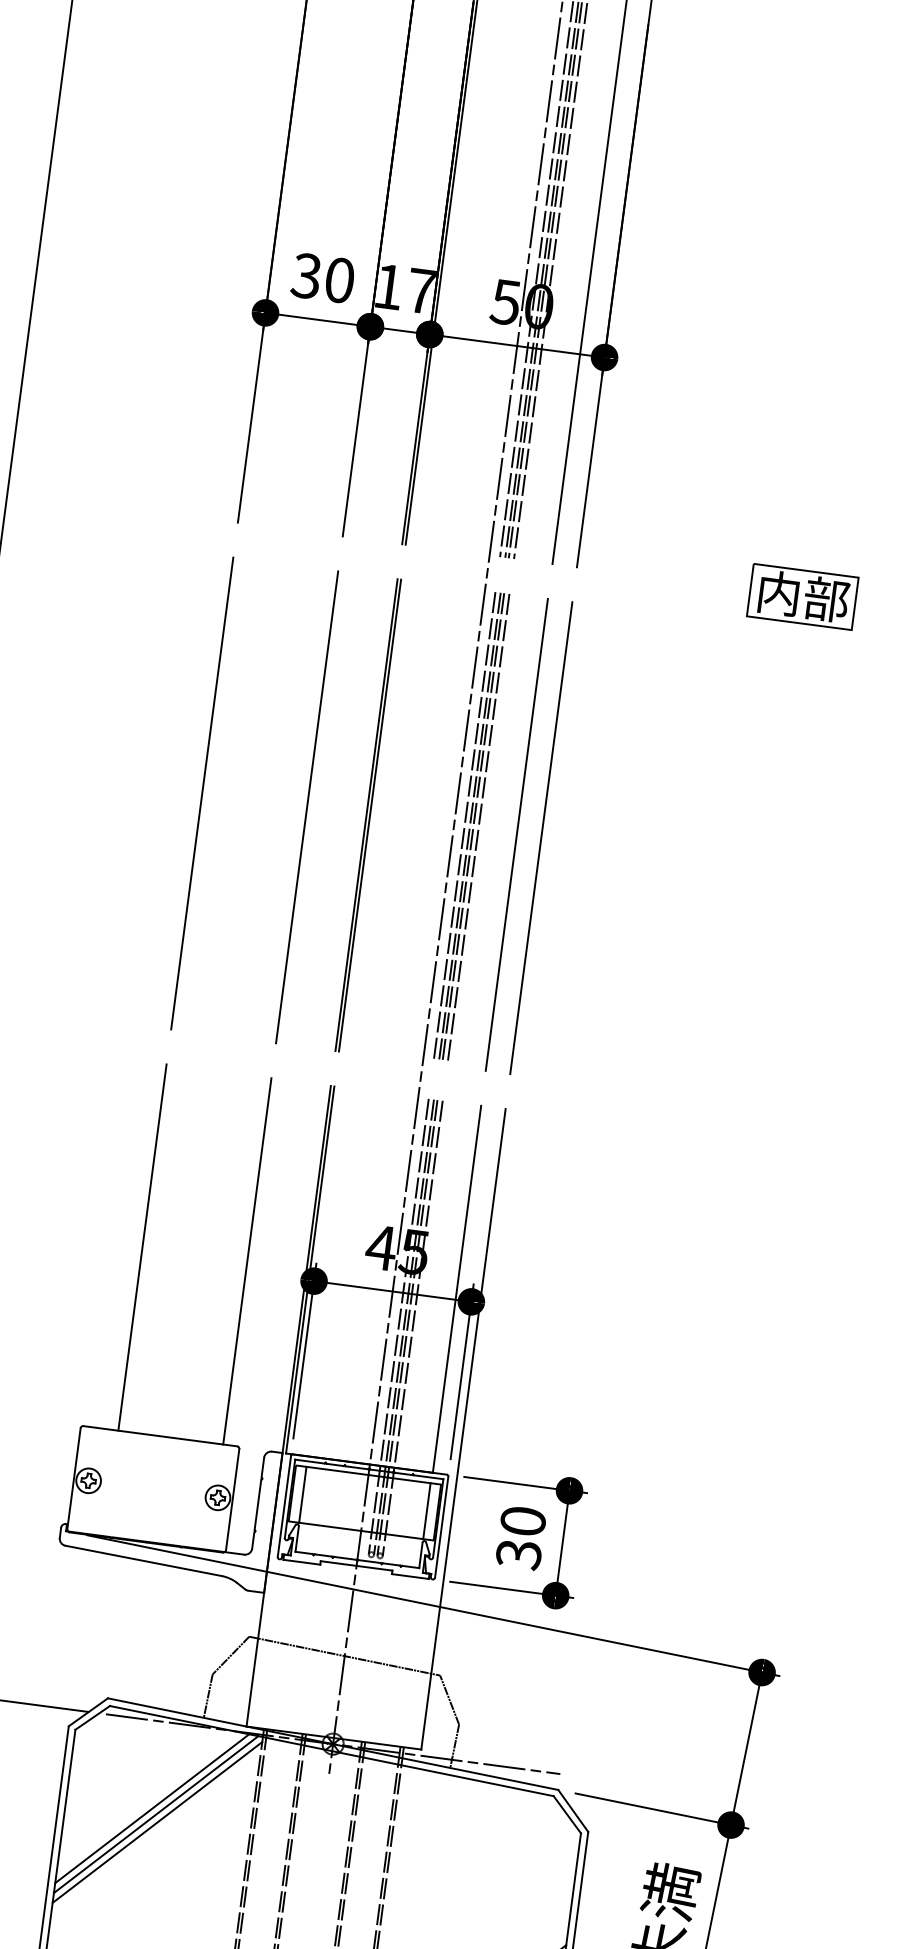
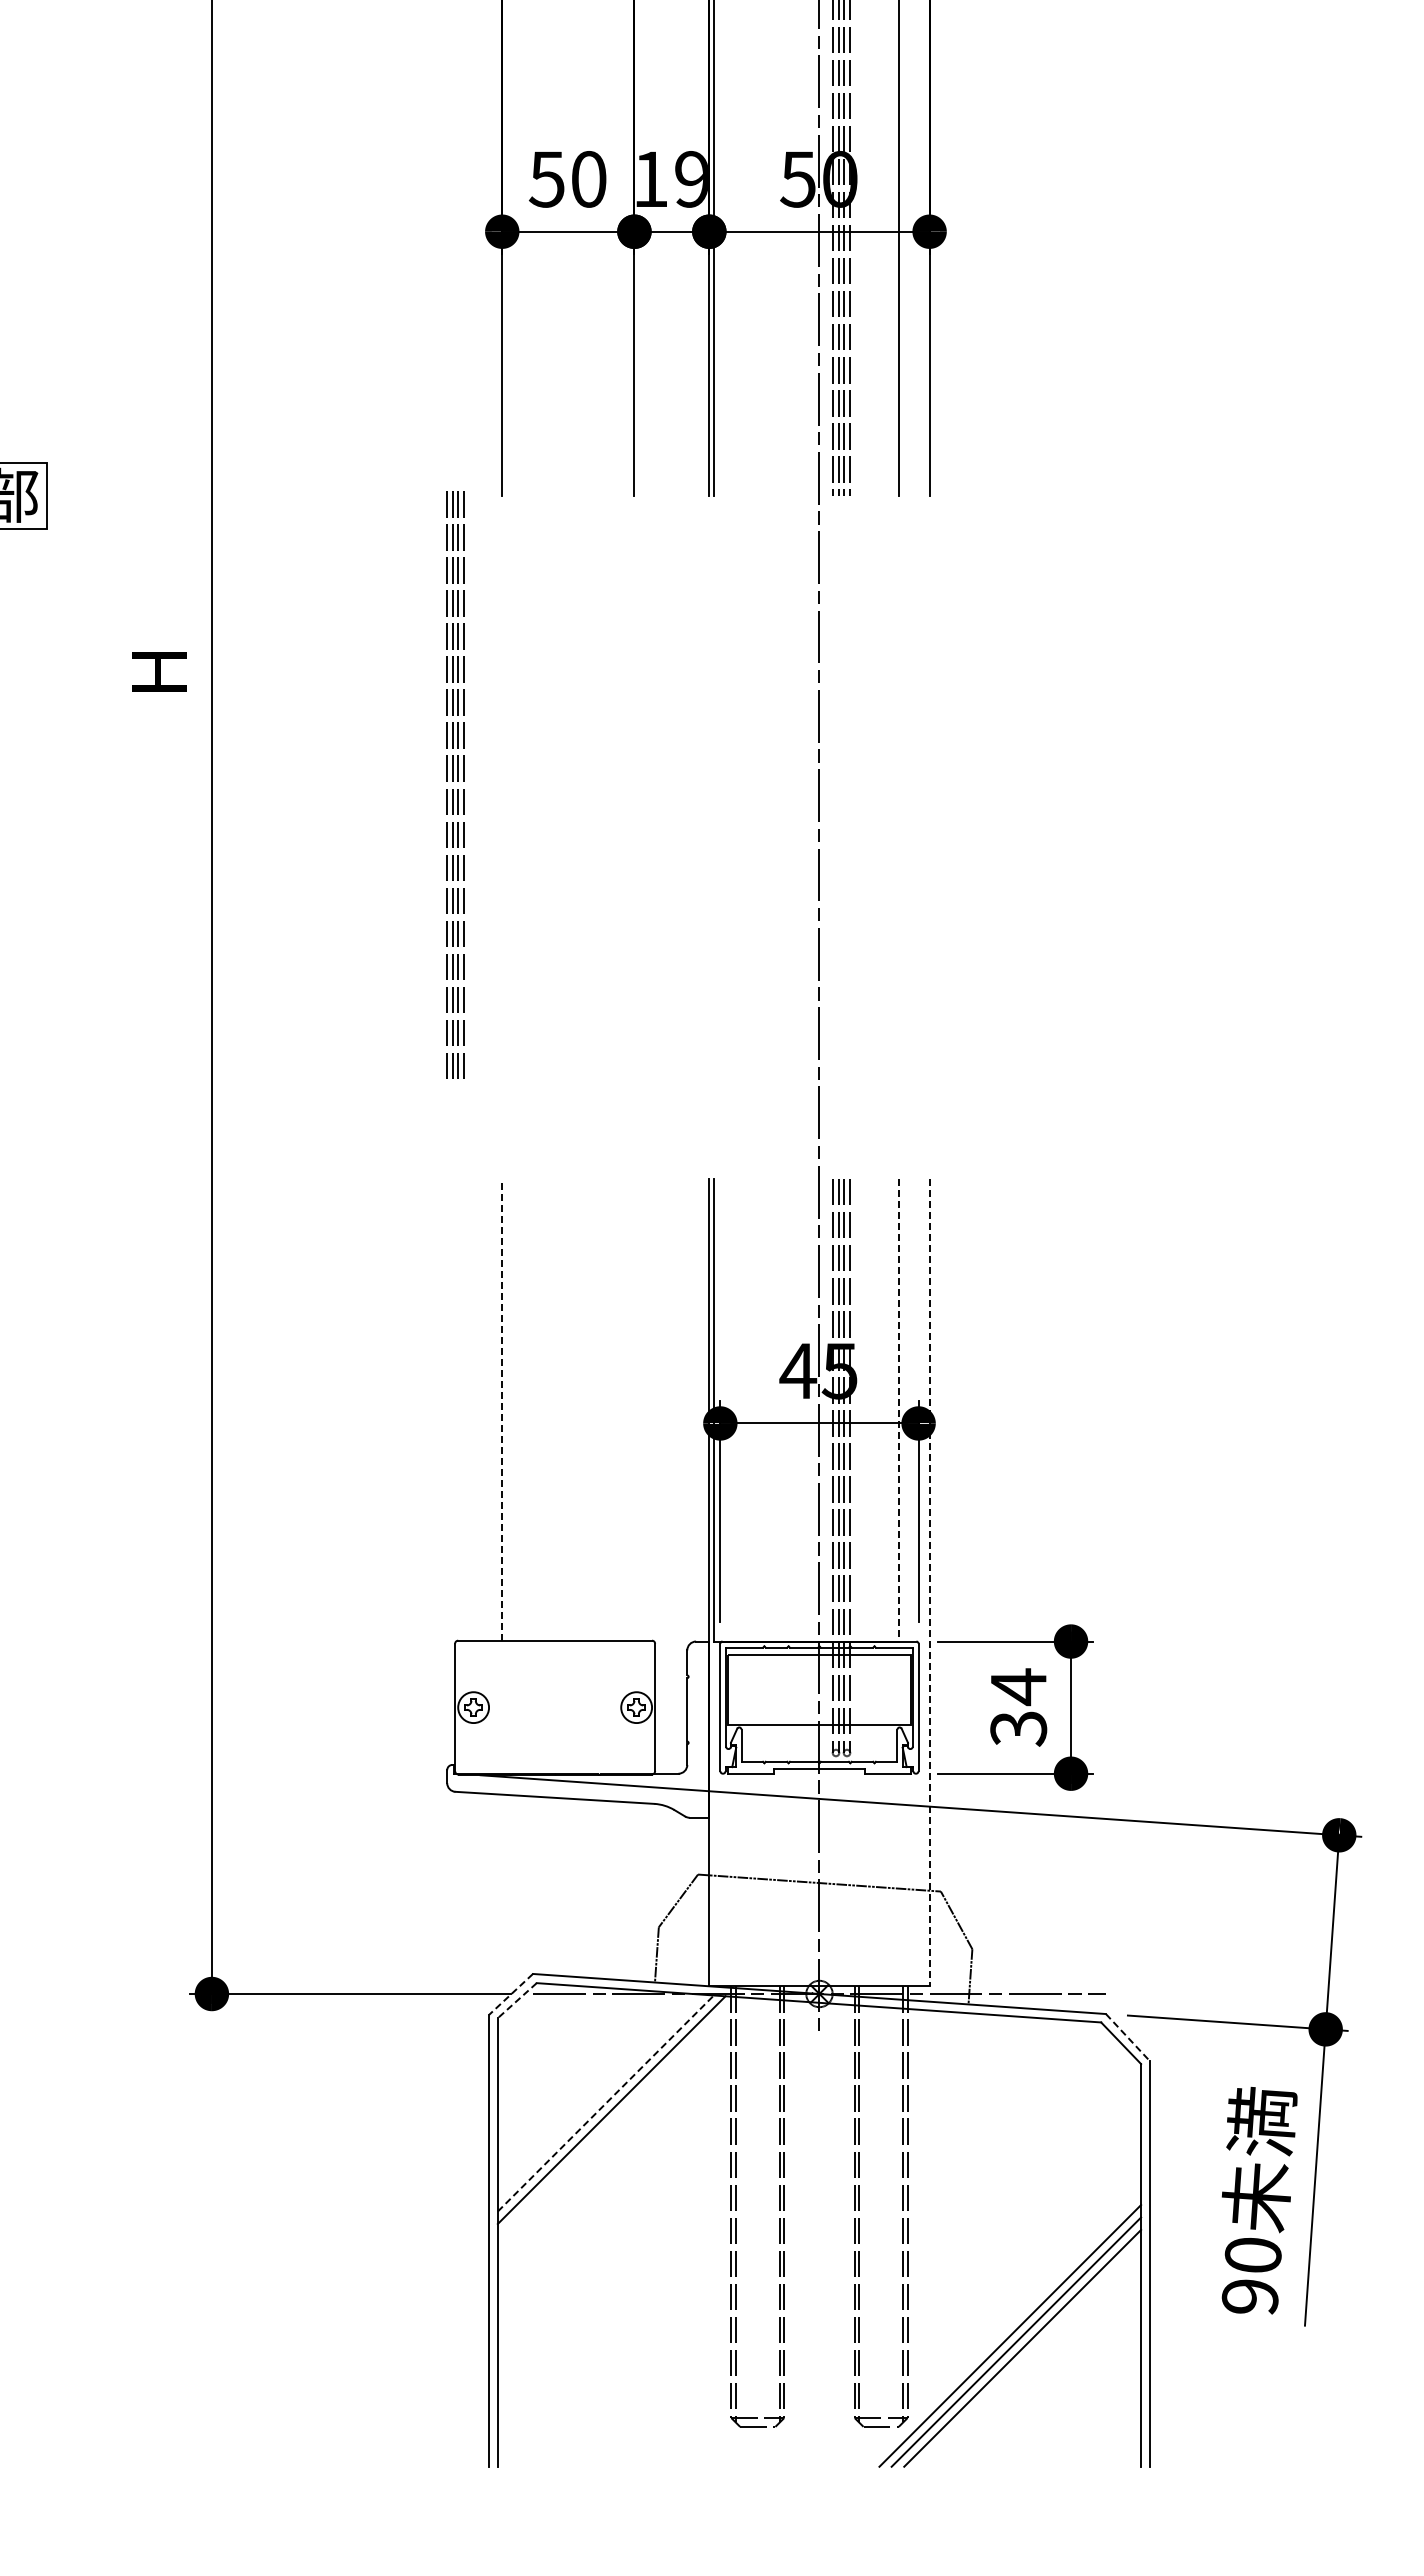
text: (306, 276) -> (546, 179), 30 -> 50
text: (421, 291) -> (691, 179), 17 -> 19
part: (802, 596) -> (1213, 495), removed
line: (201, 793) -> (501, 837), removed
line: (307, 807) -> (634, 837), removed
part: (368, 815) -> (711, 837), removed
part: (471, 825) -> (455, 784), moved
line: (516, 834) -> (898, 837), removed
line: (541, 838) -> (929, 837), removed
line: (142, 1247) -> (502, 1409), solid -> dashed
line: (247, 1261) -> (634, 1409), removed
line: (456, 1289) -> (898, 1410), solid -> dashed
line: (463, 1429) -> (929, 1582), solid -> dashed
line: (303, 1494) -> (741, 1689), removed
line: (426, 1510) -> (897, 1689), removed
text: (523, 1521) -> (1018, 1687), 30 -> 34
line: (87, 1712) -> (510, 1994), solid -> dashed
line: (91, 1718) -> (516, 2001), solid -> dashed
line: (151, 1808) -> (605, 2103), solid -> dashed
line: (573, 1810) -> (1128, 2037), solid -> dashed
line: (157, 1822) -> (614, 2119), removed

